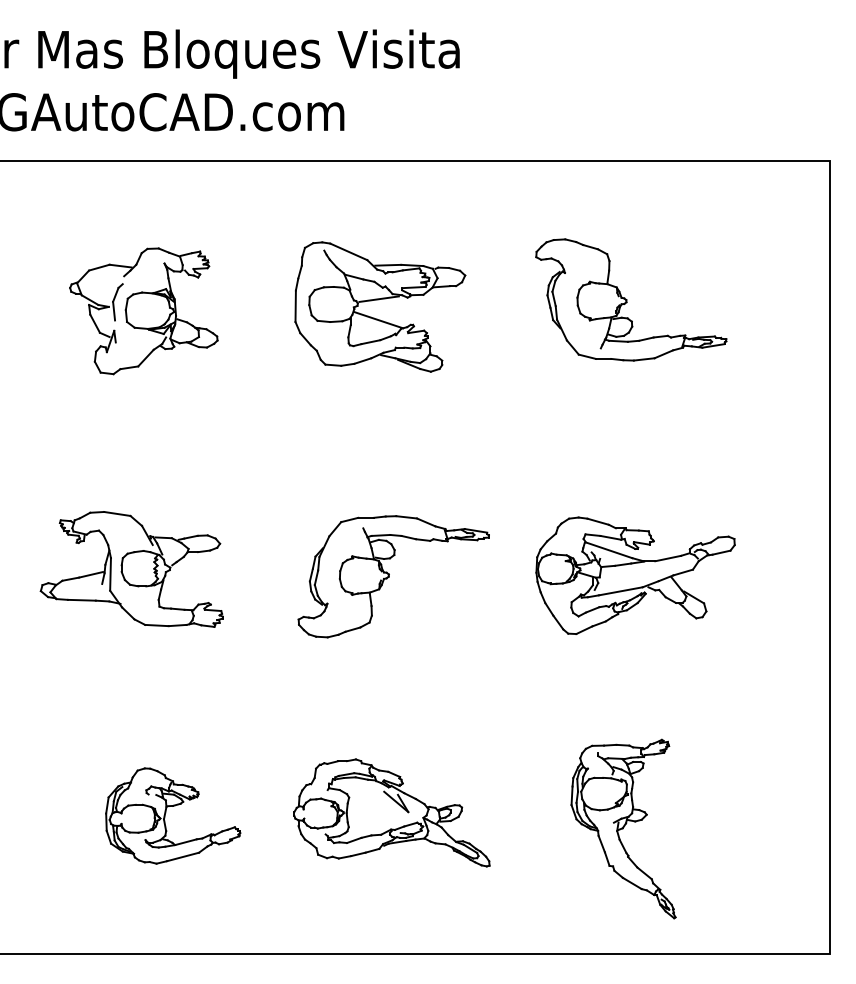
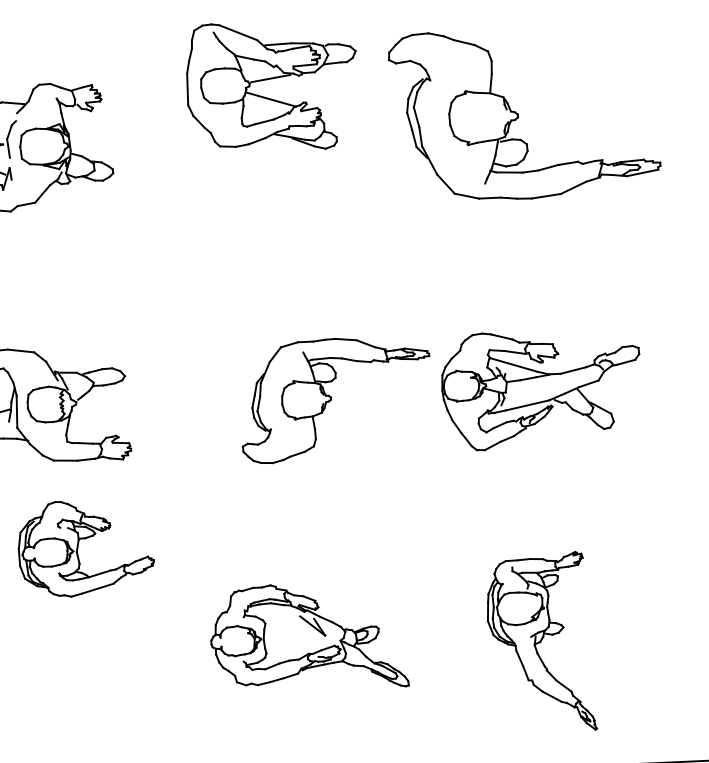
part: (631, 299) -> (524, 113), size x1.4
part: (378, 300) -> (270, 79), moved
part: (393, 576) -> (335, 399), moved
part: (166, 813) -> (79, 546), moved

